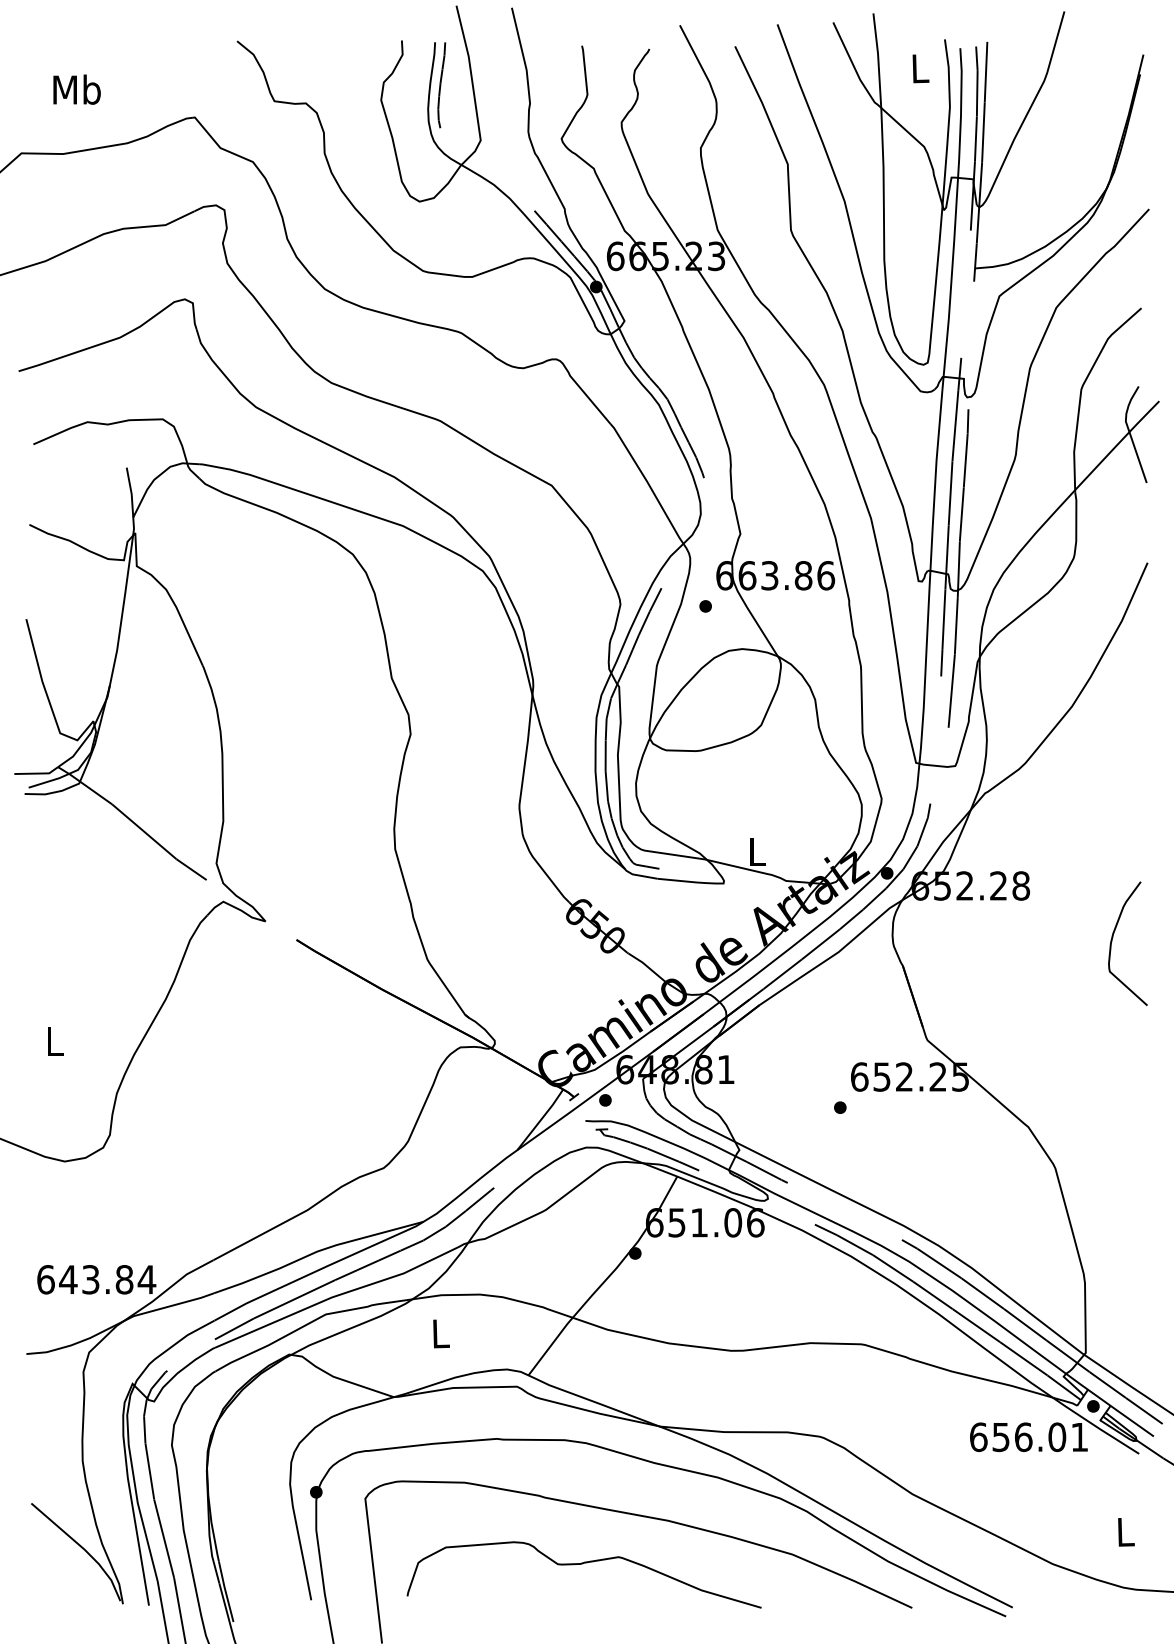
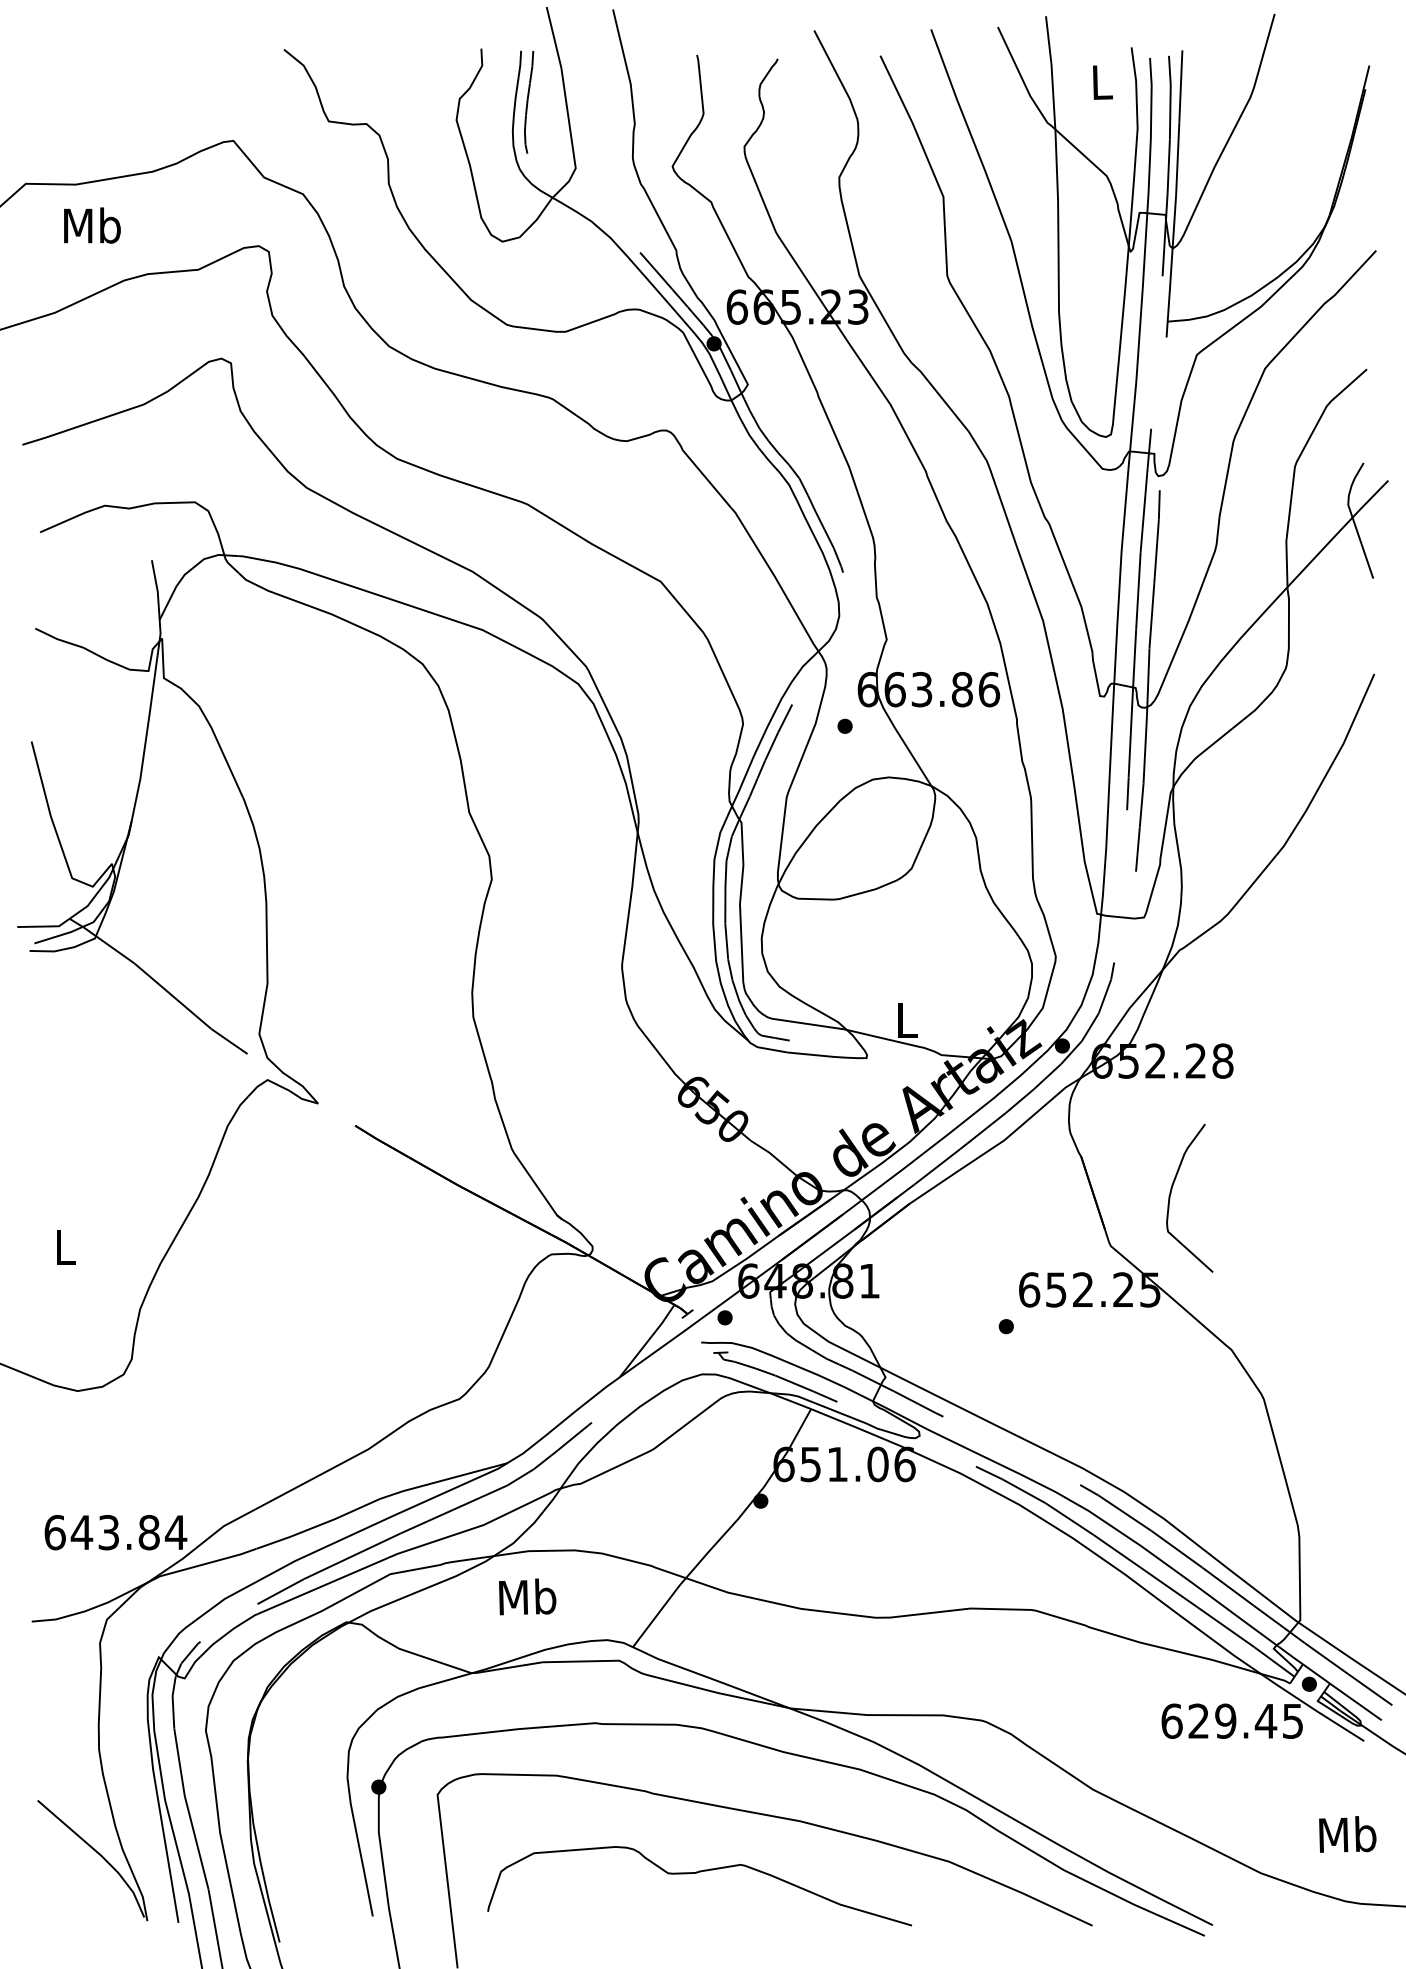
text: (77, 89) -> (92, 225), moved
curve: (1112, 940) -> (1171, 1194), moved
text: (440, 1333) -> (527, 1596), L -> Mb
text: (1040, 1436) -> (1245, 1720), 656.01 -> 629.45
text: (1125, 1531) -> (1347, 1834), L -> Mb

